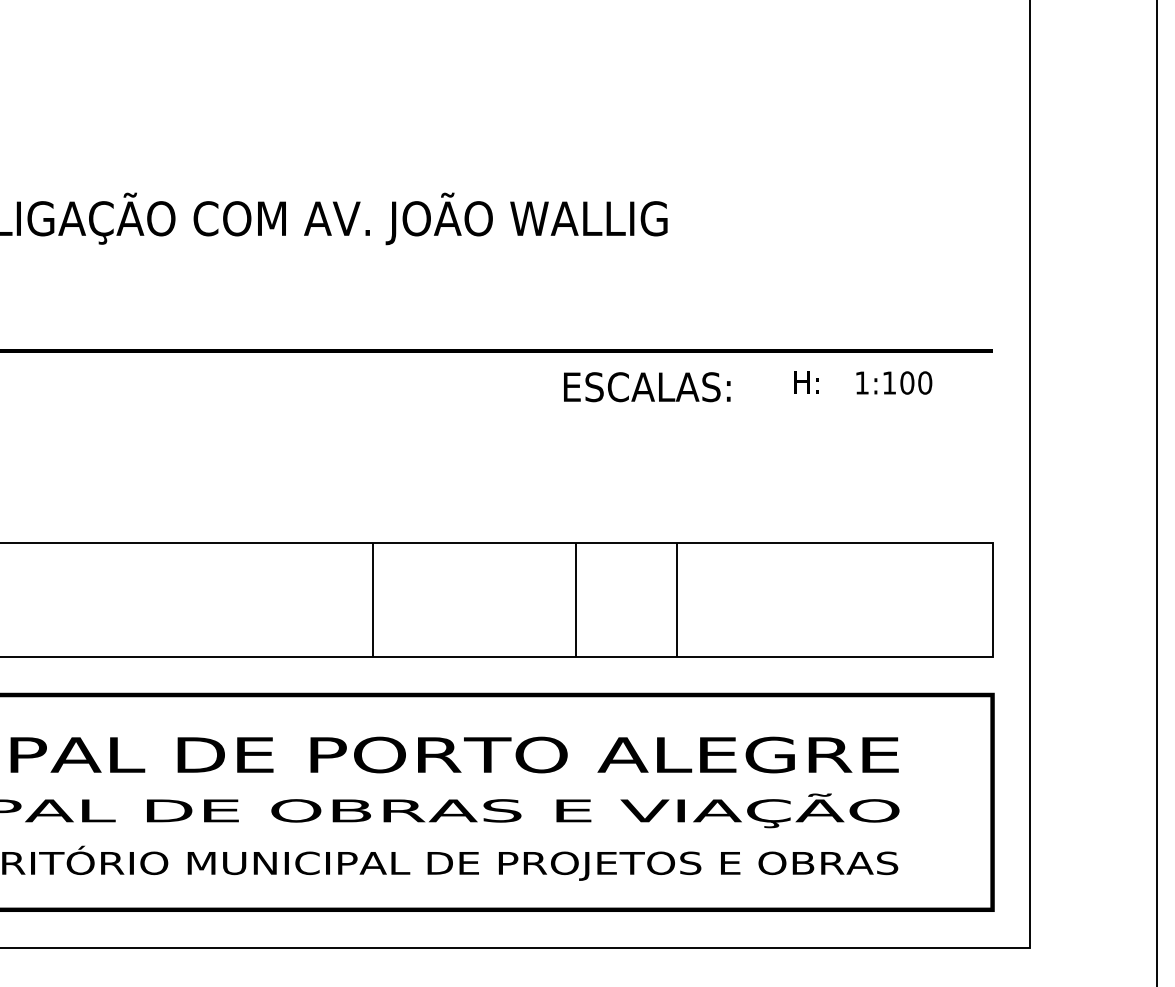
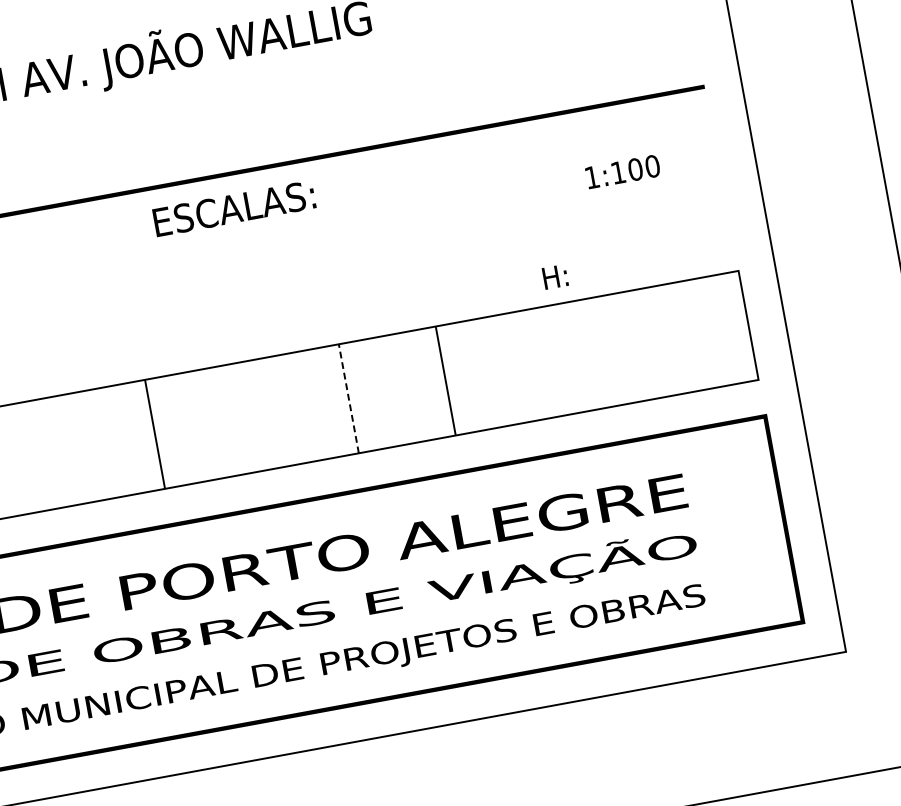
text: (806, 382) -> (555, 276), moved
text: (894, 382) -> (623, 171), moved
text: (647, 387) -> (234, 208), moved
line: (575, 600) -> (348, 399), solid -> dashed

